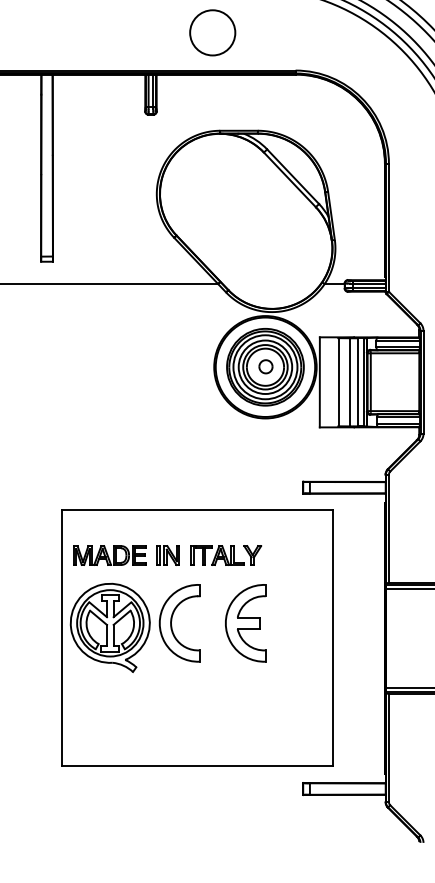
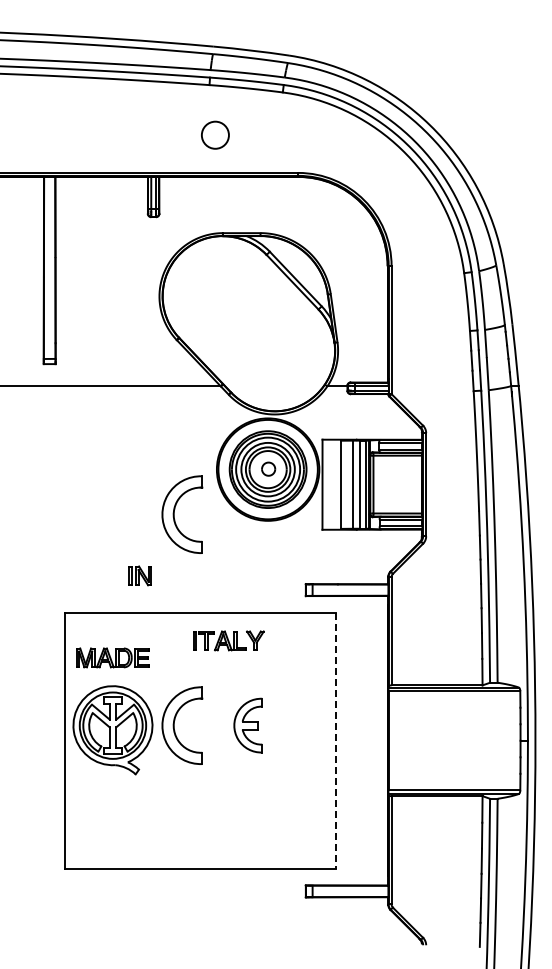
circle: (212, 32) -> (215, 134), size x0.6
part: (171, 412) -> (174, 514), added
part: (167, 555) -> (139, 575), moved
part: (225, 555) -> (228, 640), moved
part: (244, 623) -> (247, 725), size x0.7
line: (332, 639) -> (335, 741), solid -> dashed

